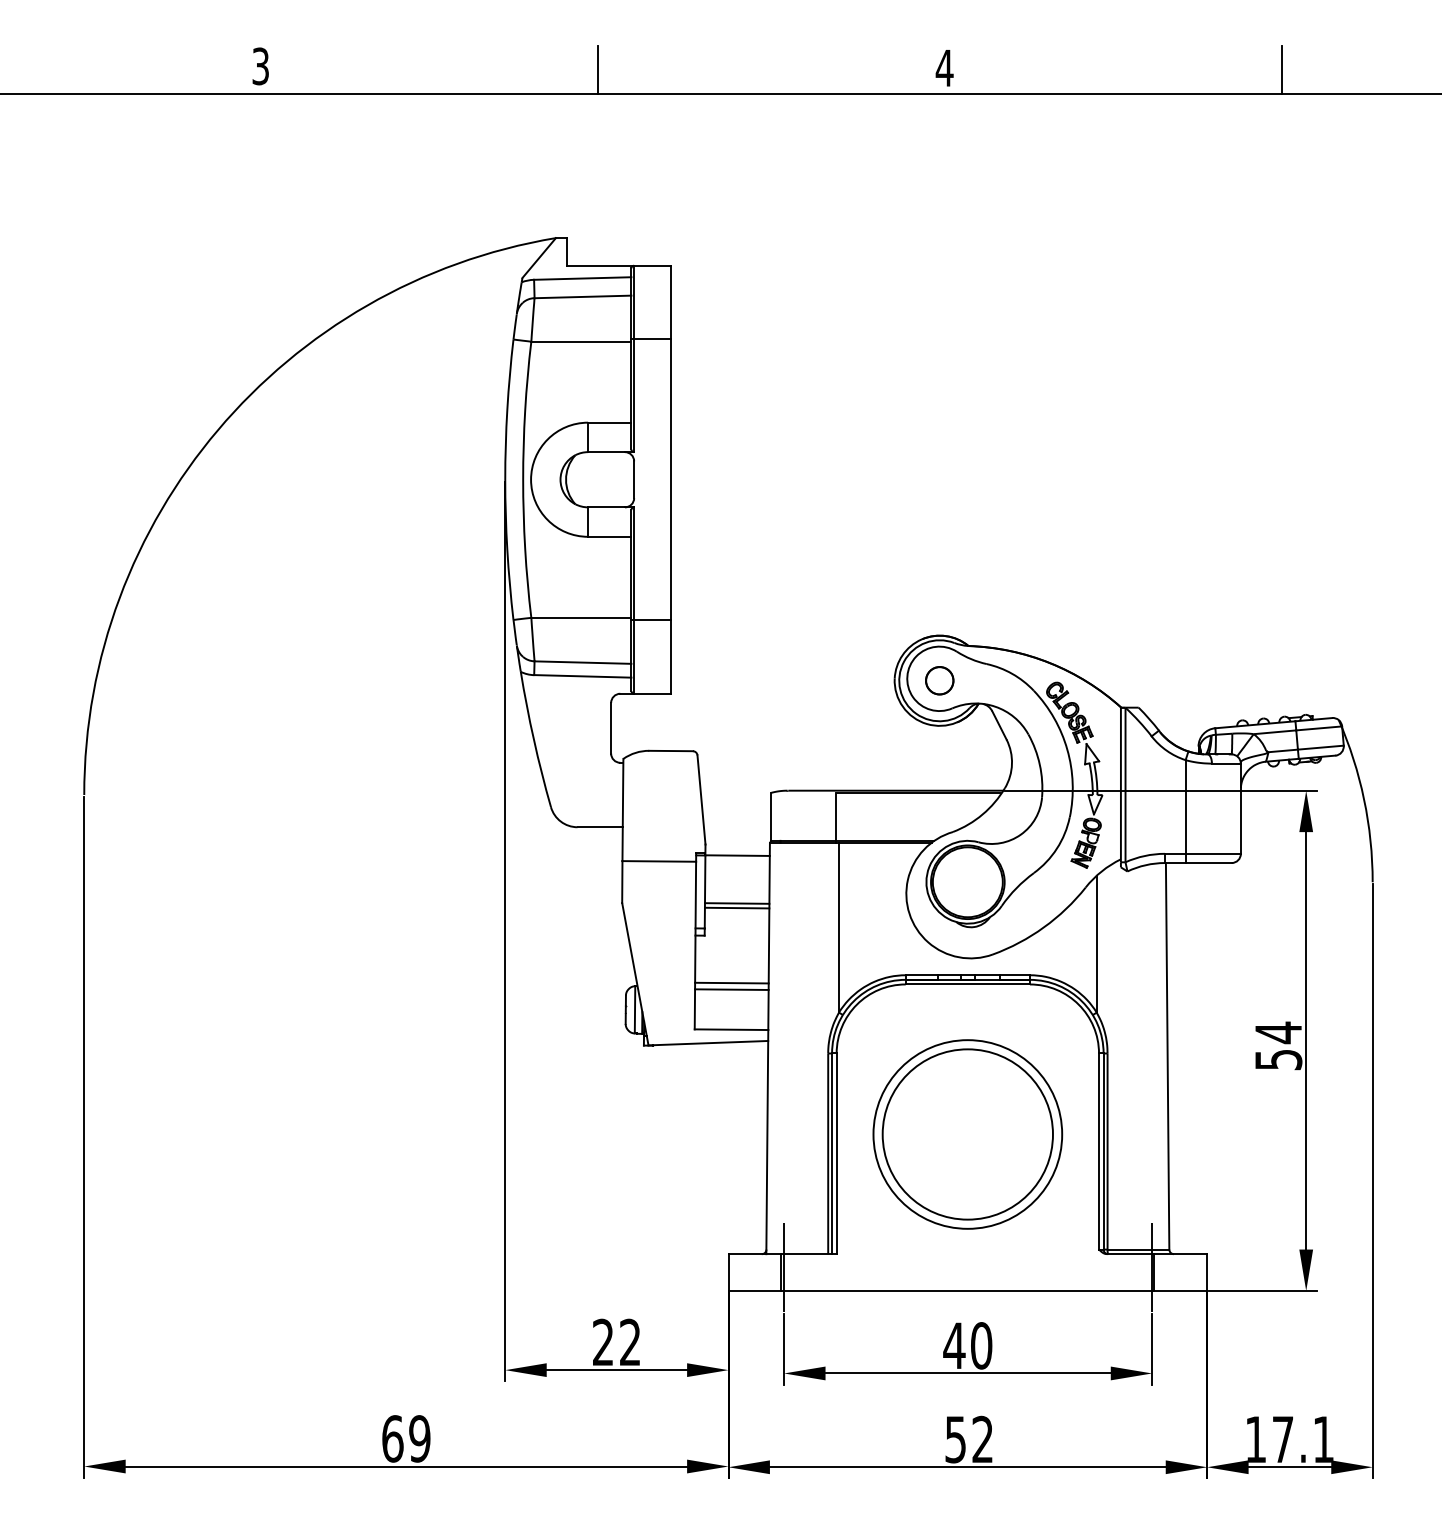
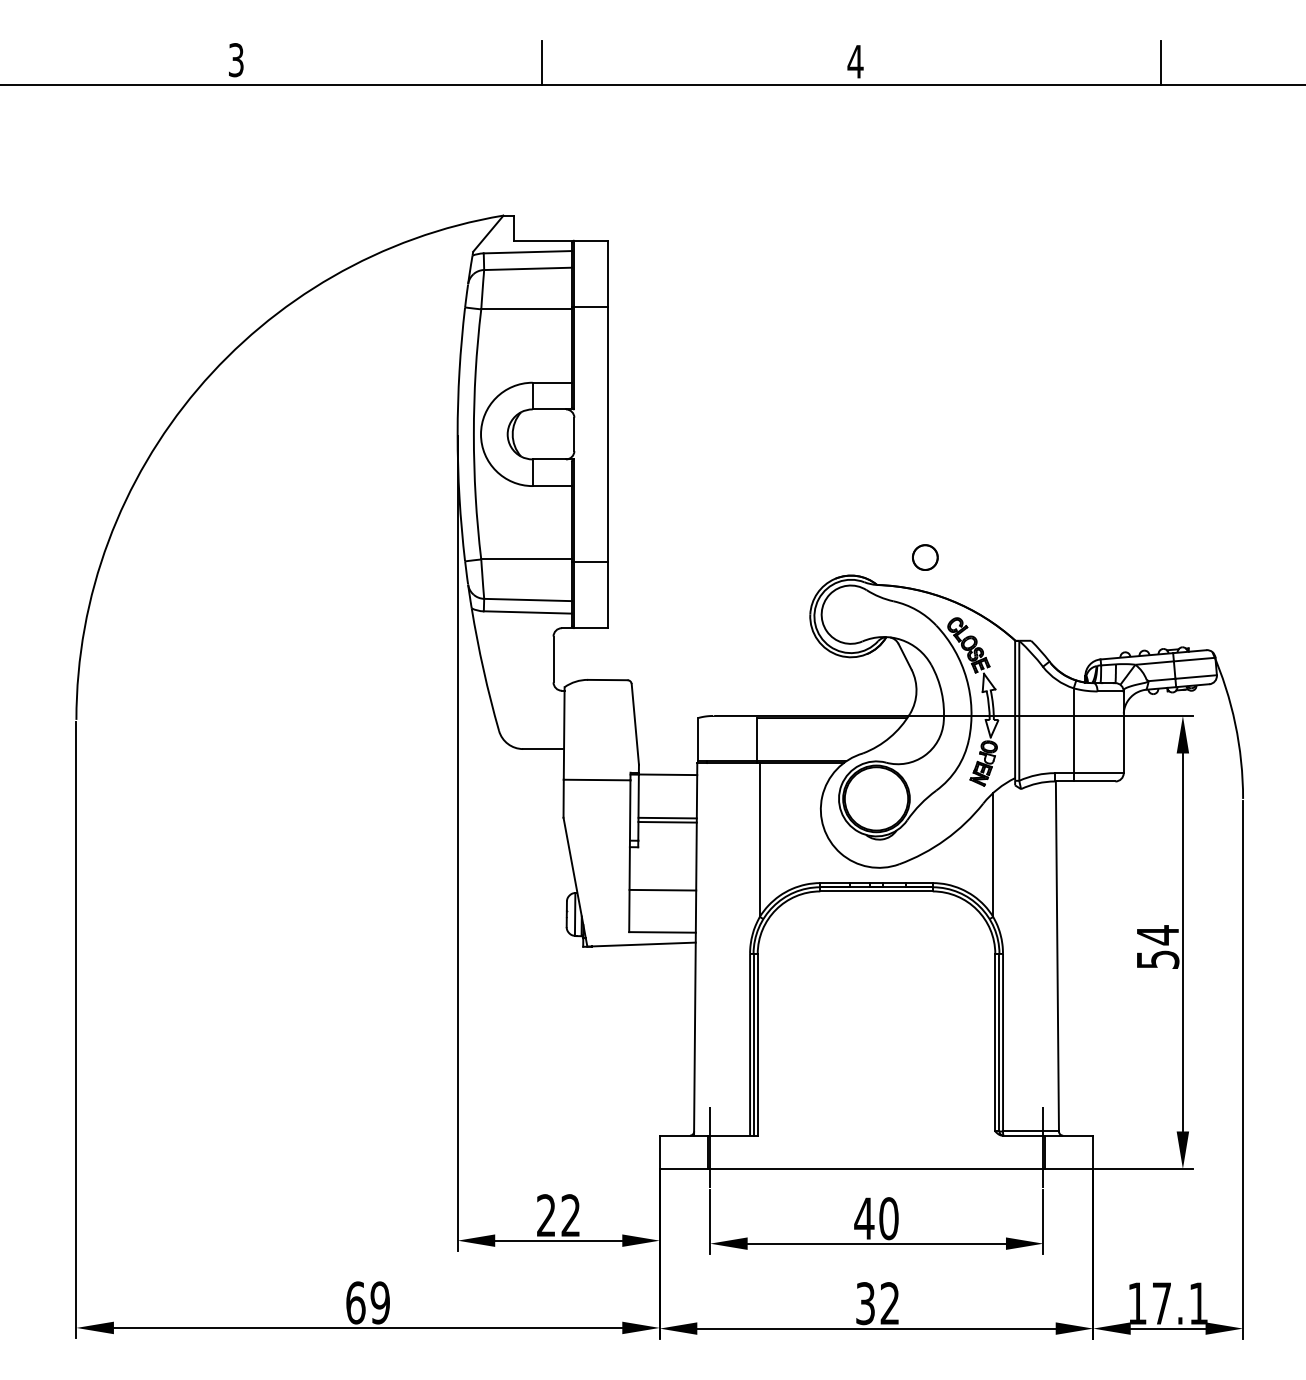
part: (939, 680) -> (925, 557), moved
line: (731, 989) -> (662, 896), removed
part: (967, 1134) -> (876, 1027), removed
text: (955, 1438) -> (865, 1302), 52 -> 32

